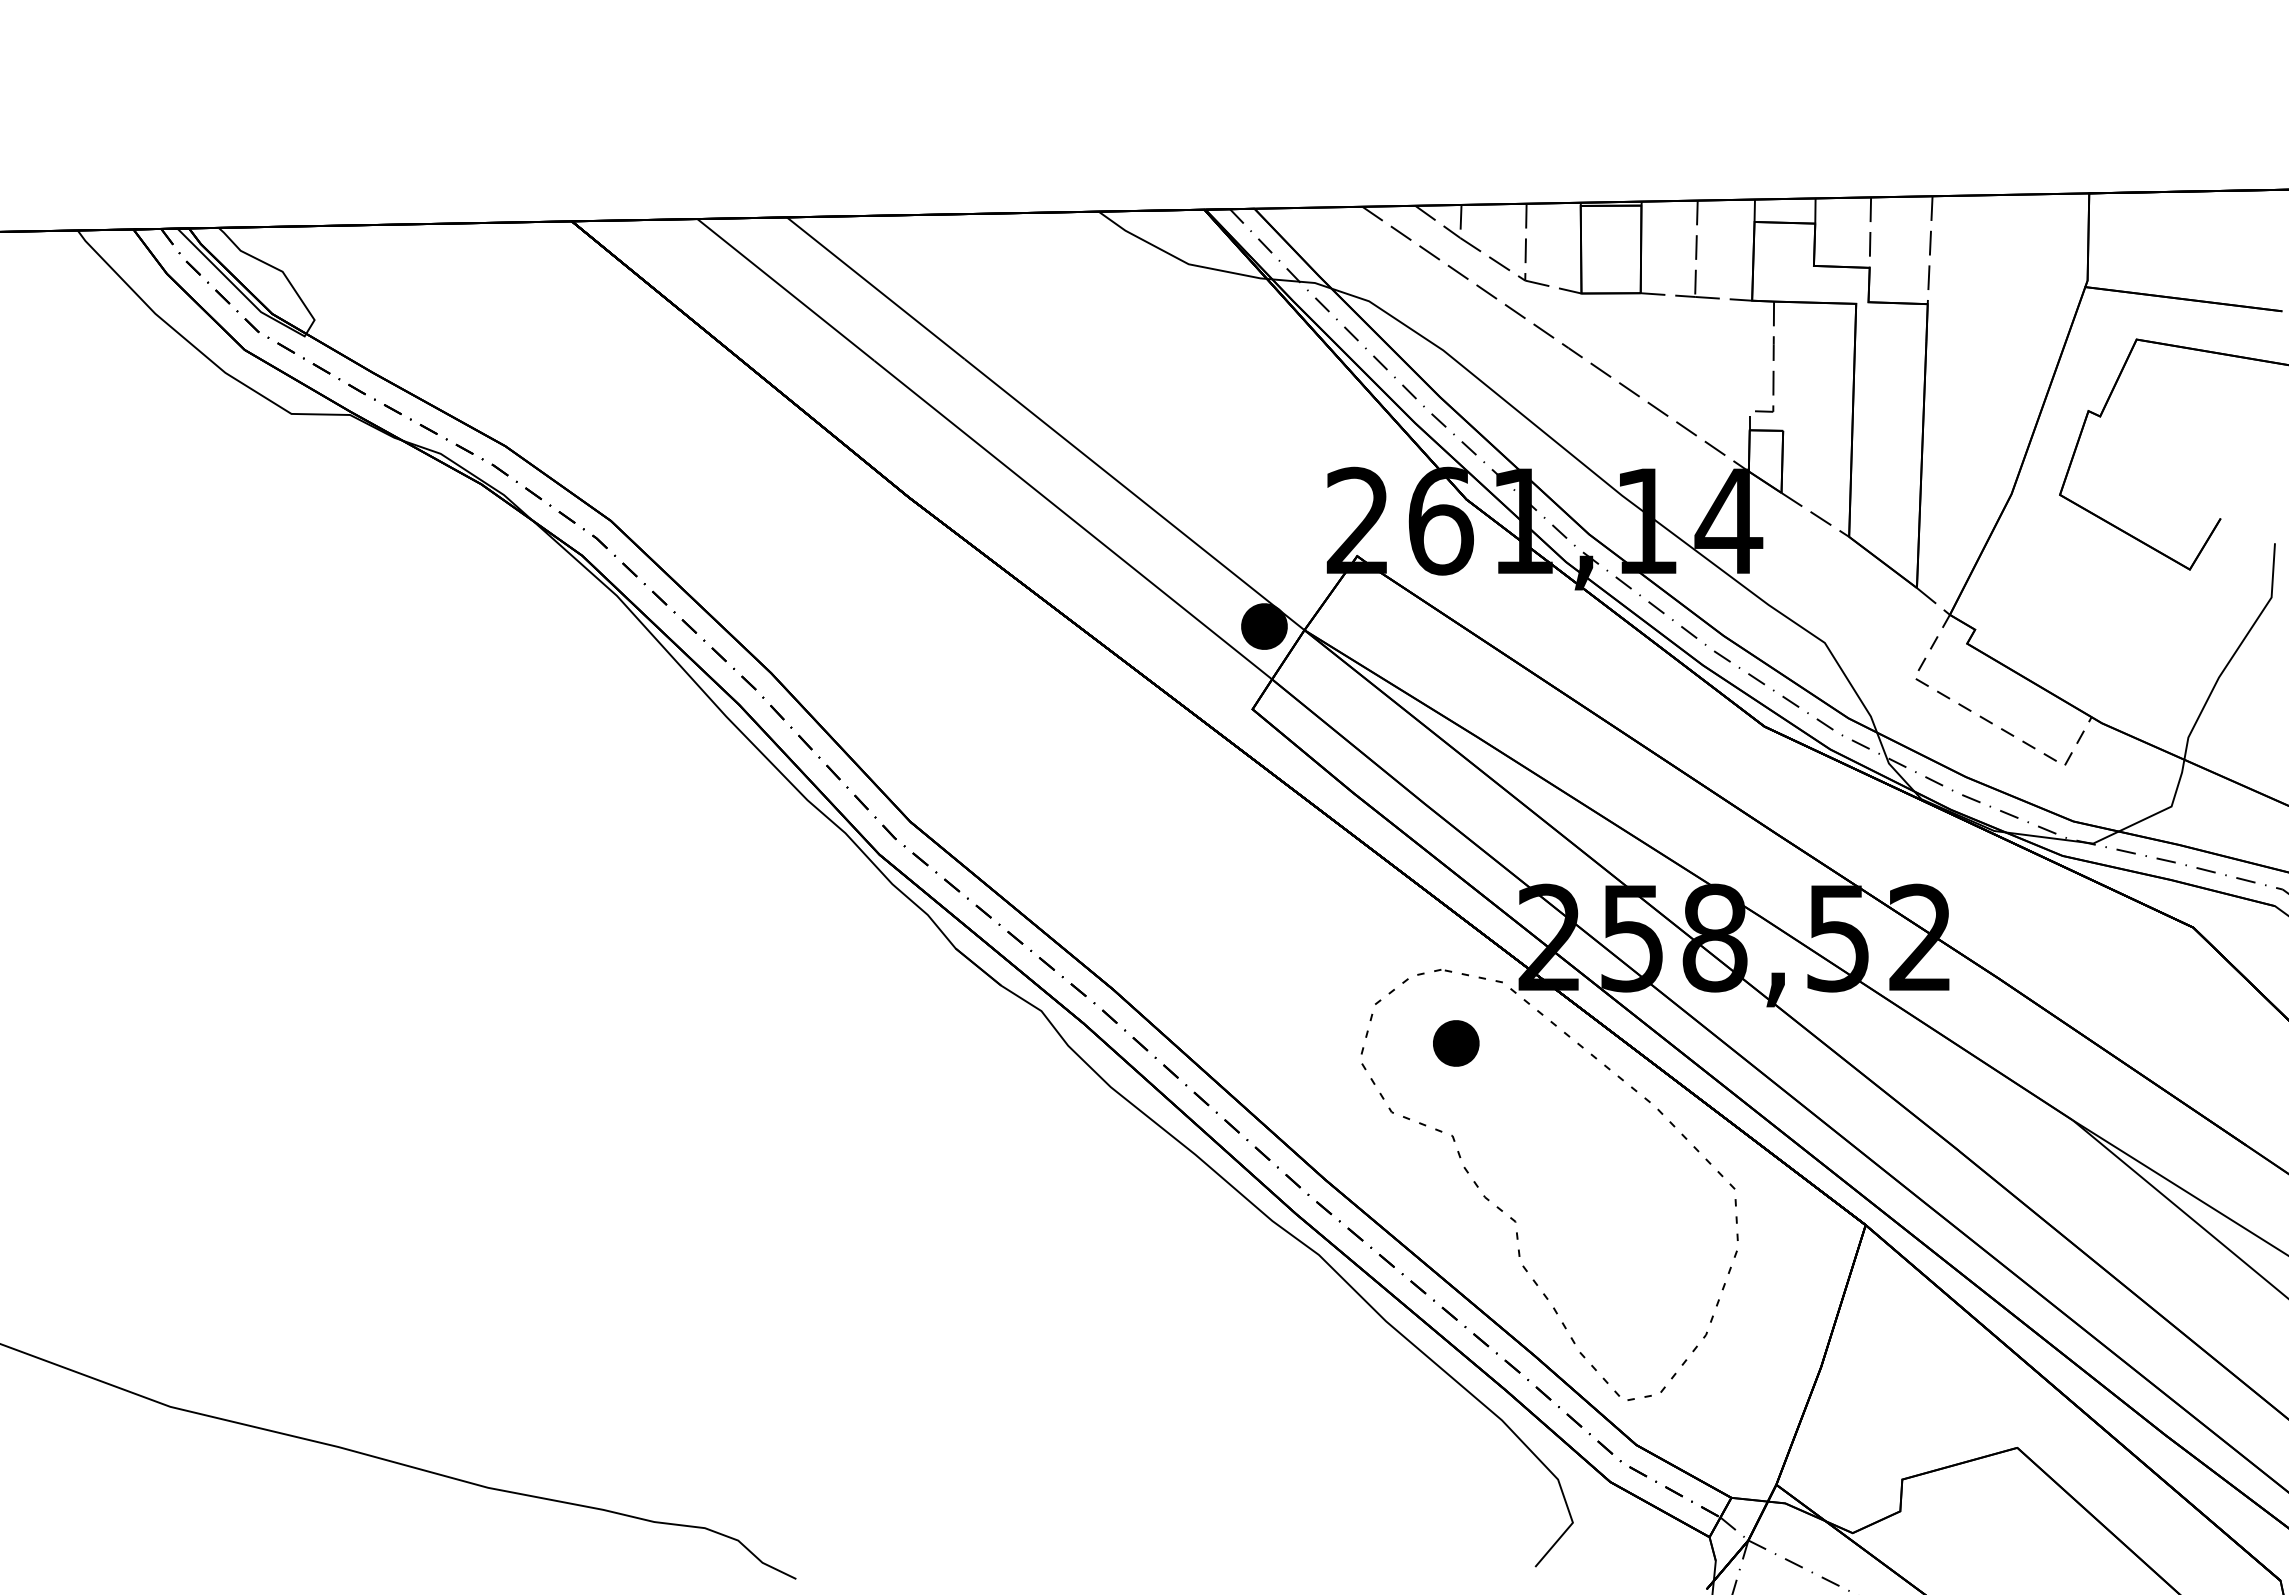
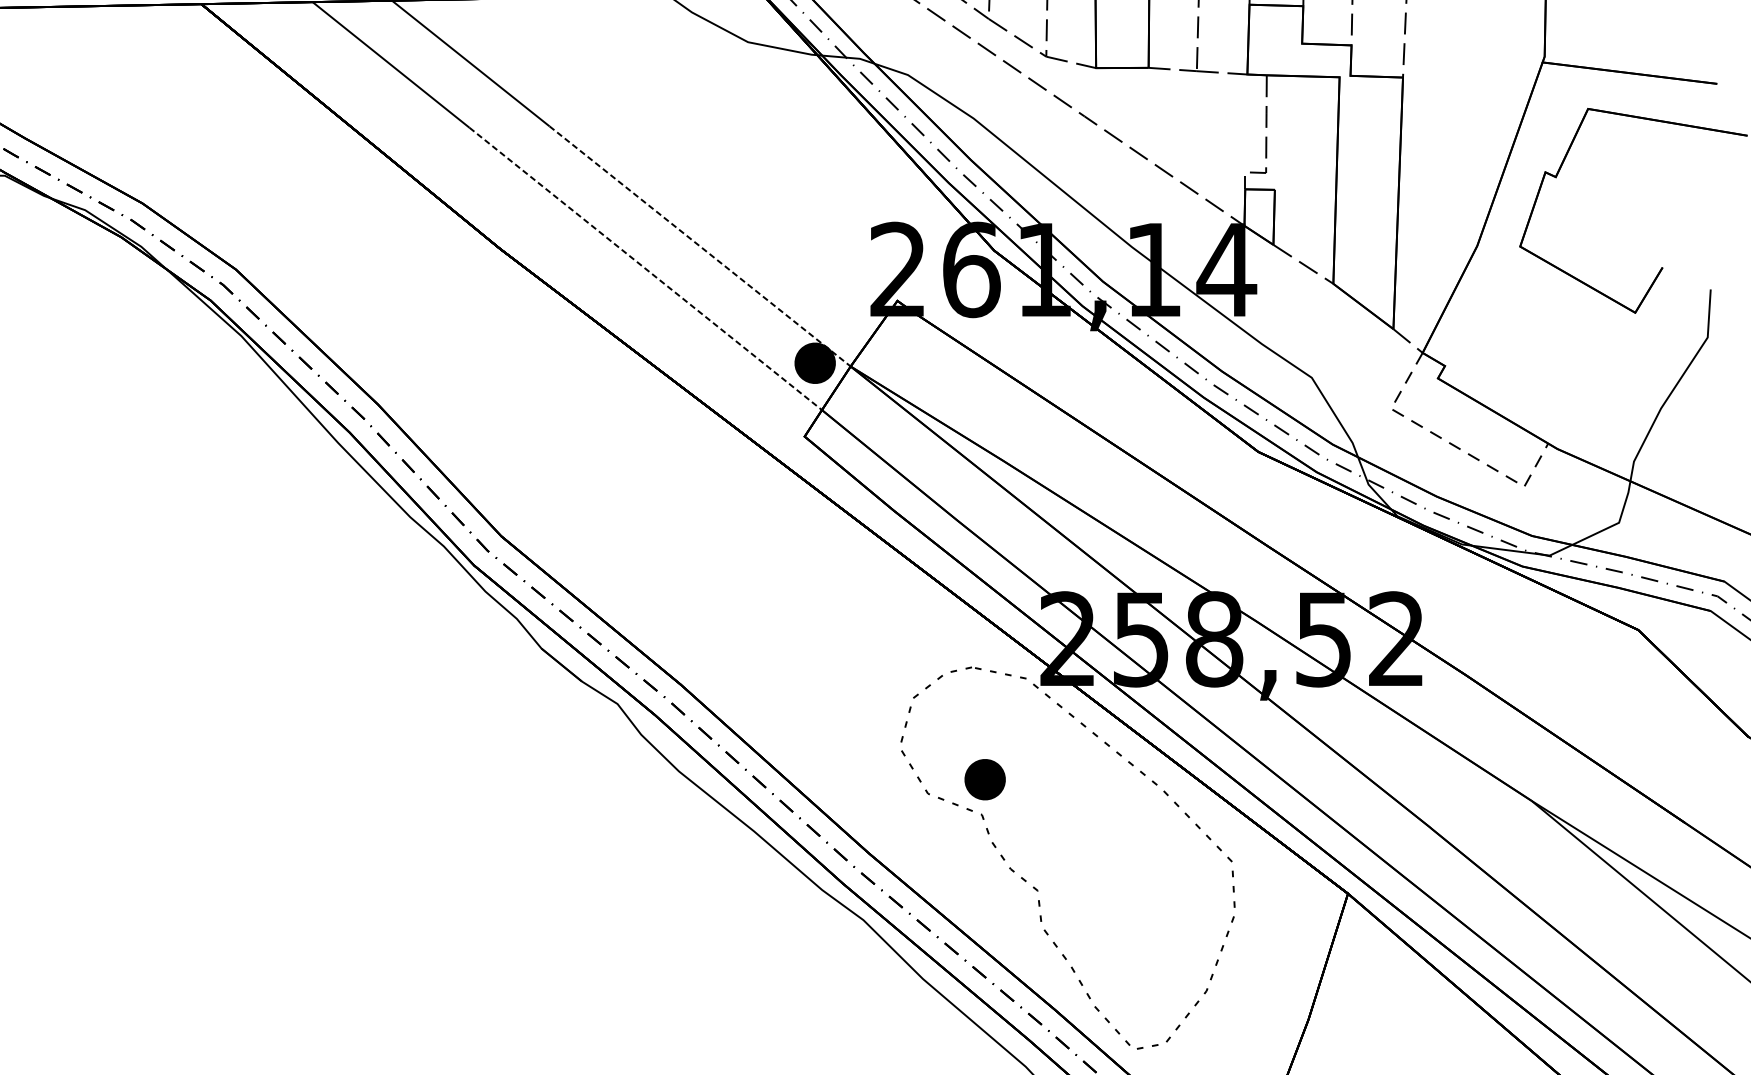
line: (1134, 495) -> (700, 247), solid -> dashed
line: (1073, 520) -> (645, 269), solid -> dashed
part: (1456, 1043) -> (985, 779), moved

